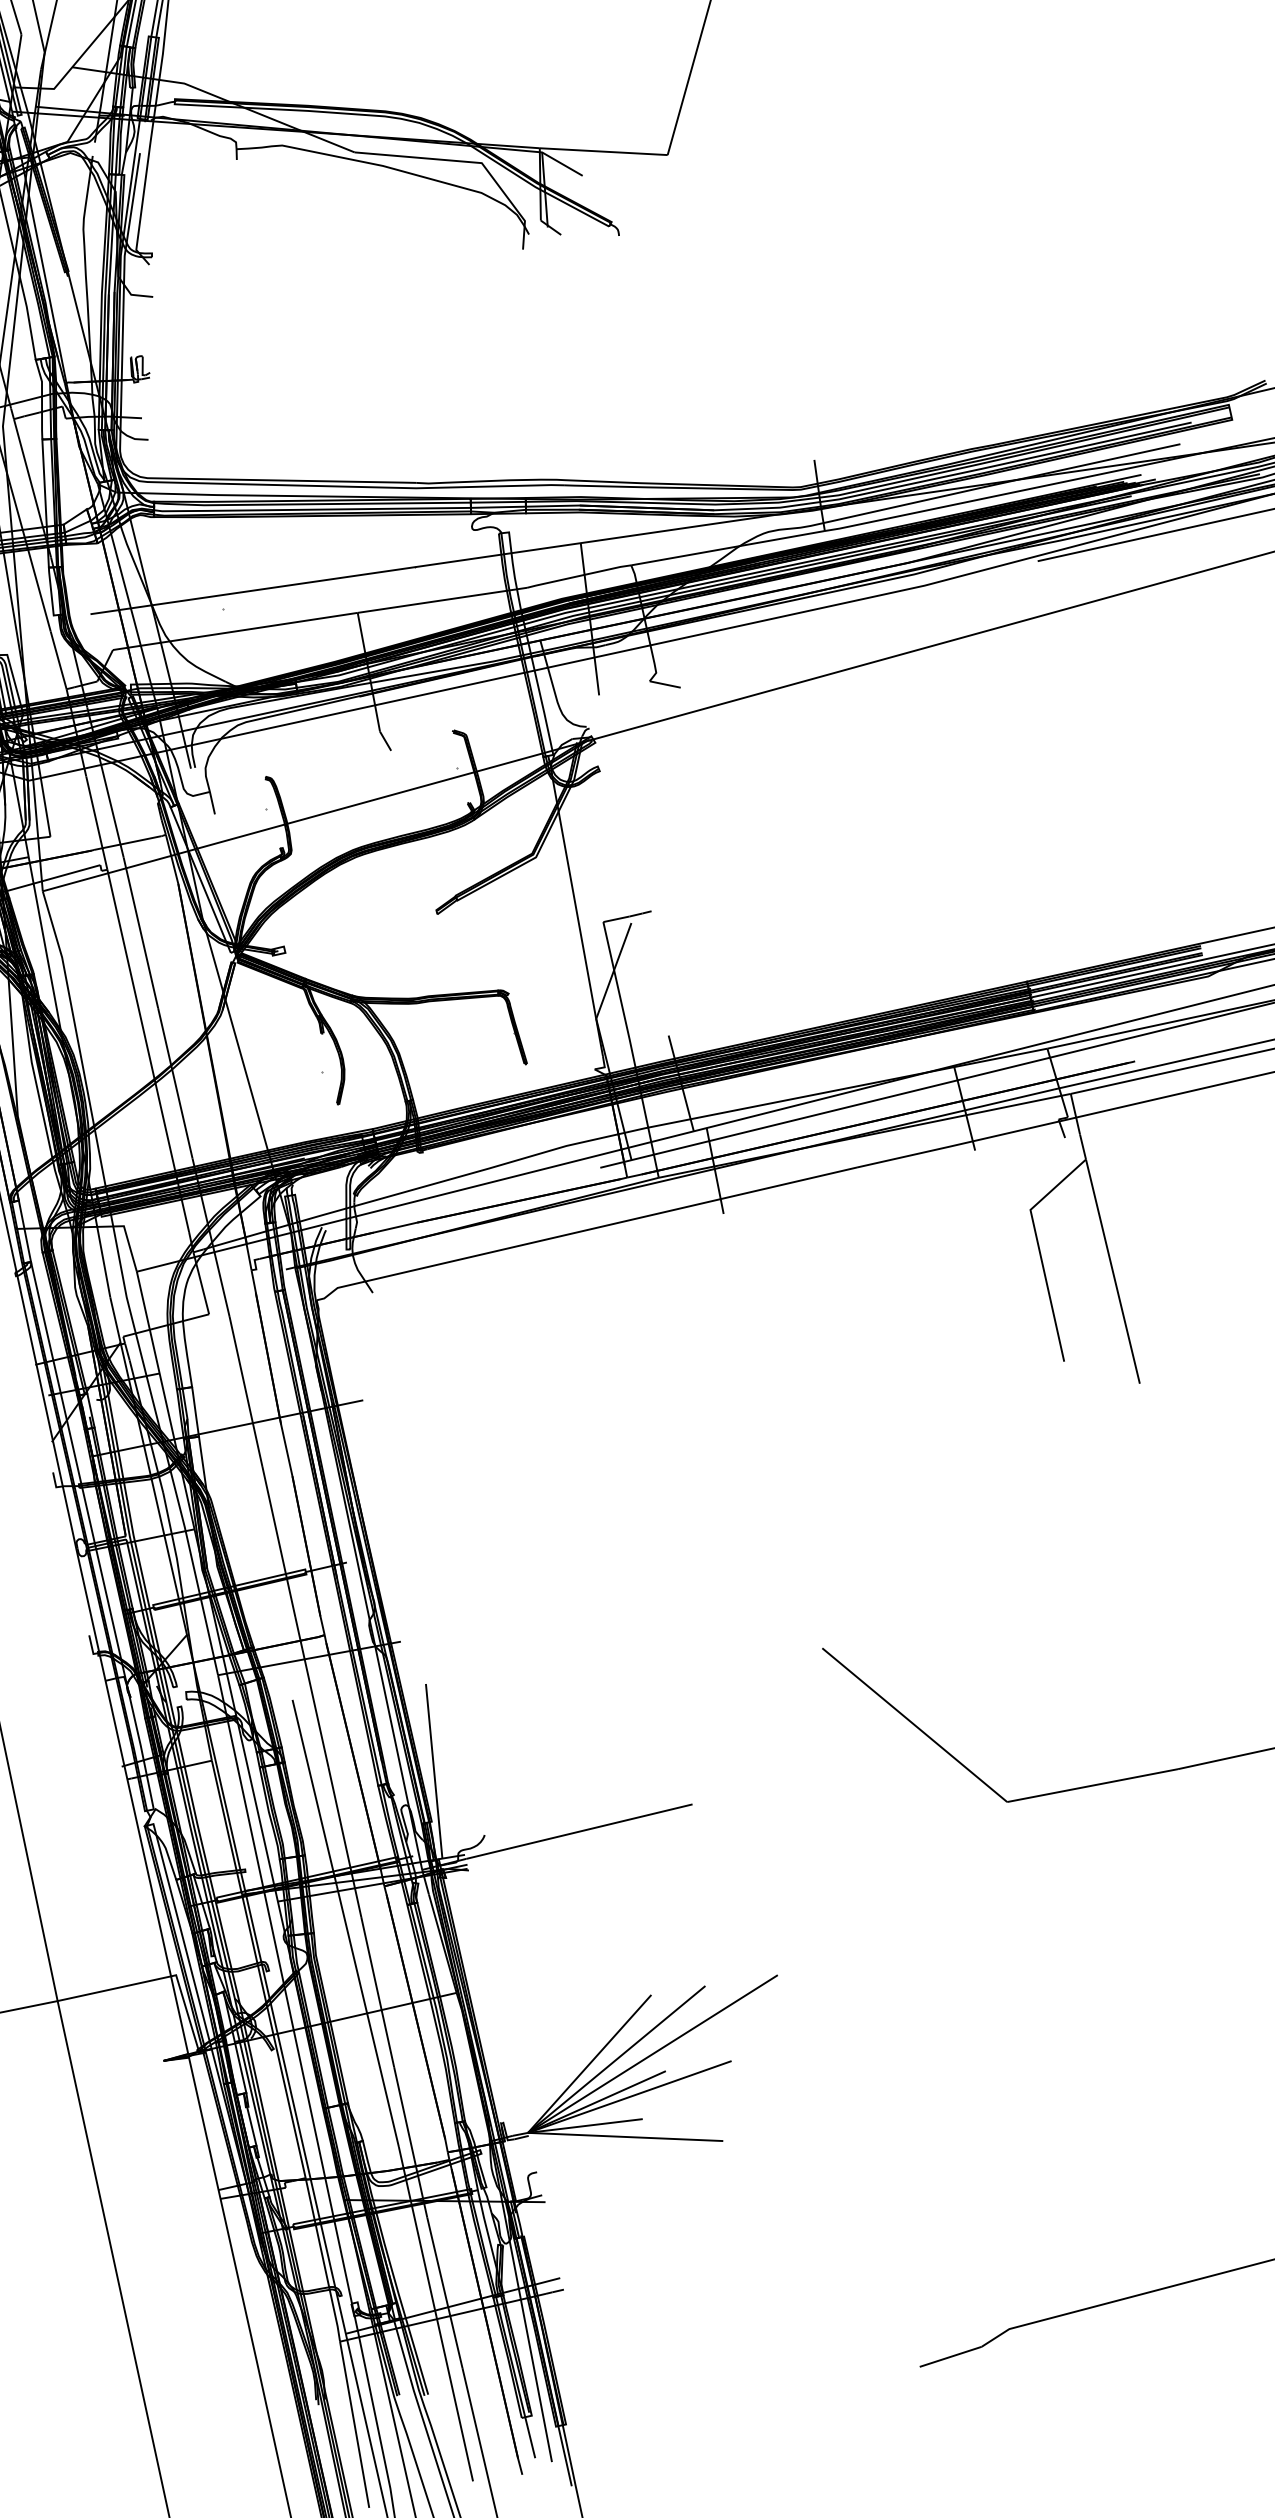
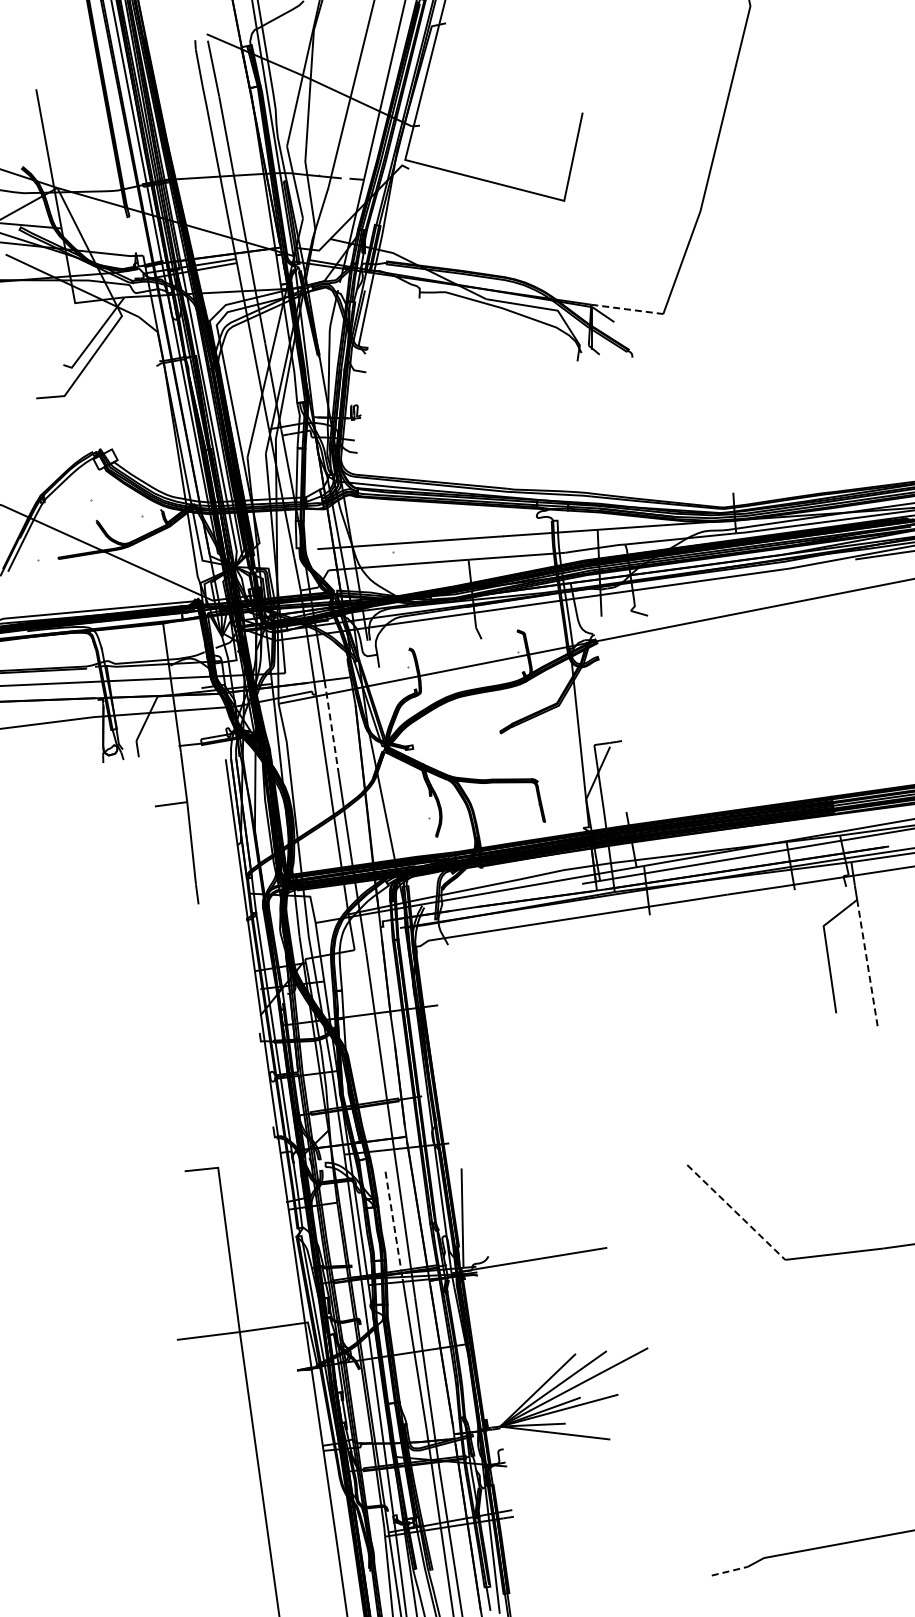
line: (604, 151) -> (627, 309), solid -> dashed
line: (141, 932) -> (332, 731), solid -> dashed
line: (1112, 1271) -> (867, 964), solid -> dashed
line: (915, 1725) -> (736, 1212), solid -> dashed
line: (315, 1793) -> (394, 1225), solid -> dashed
line: (952, 2357) -> (730, 1571), solid -> dashed

